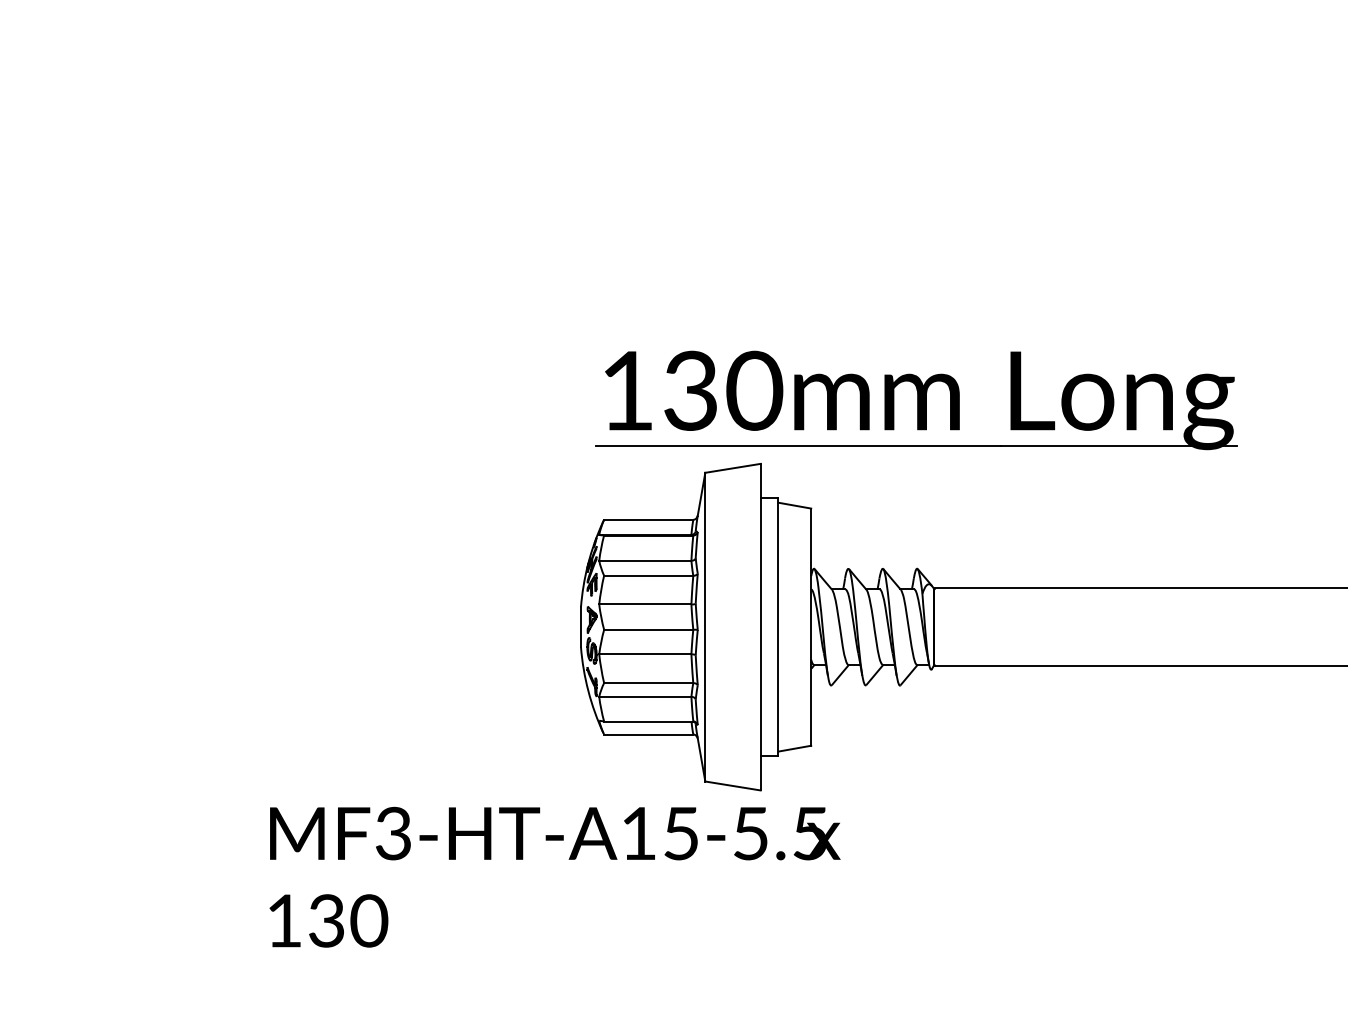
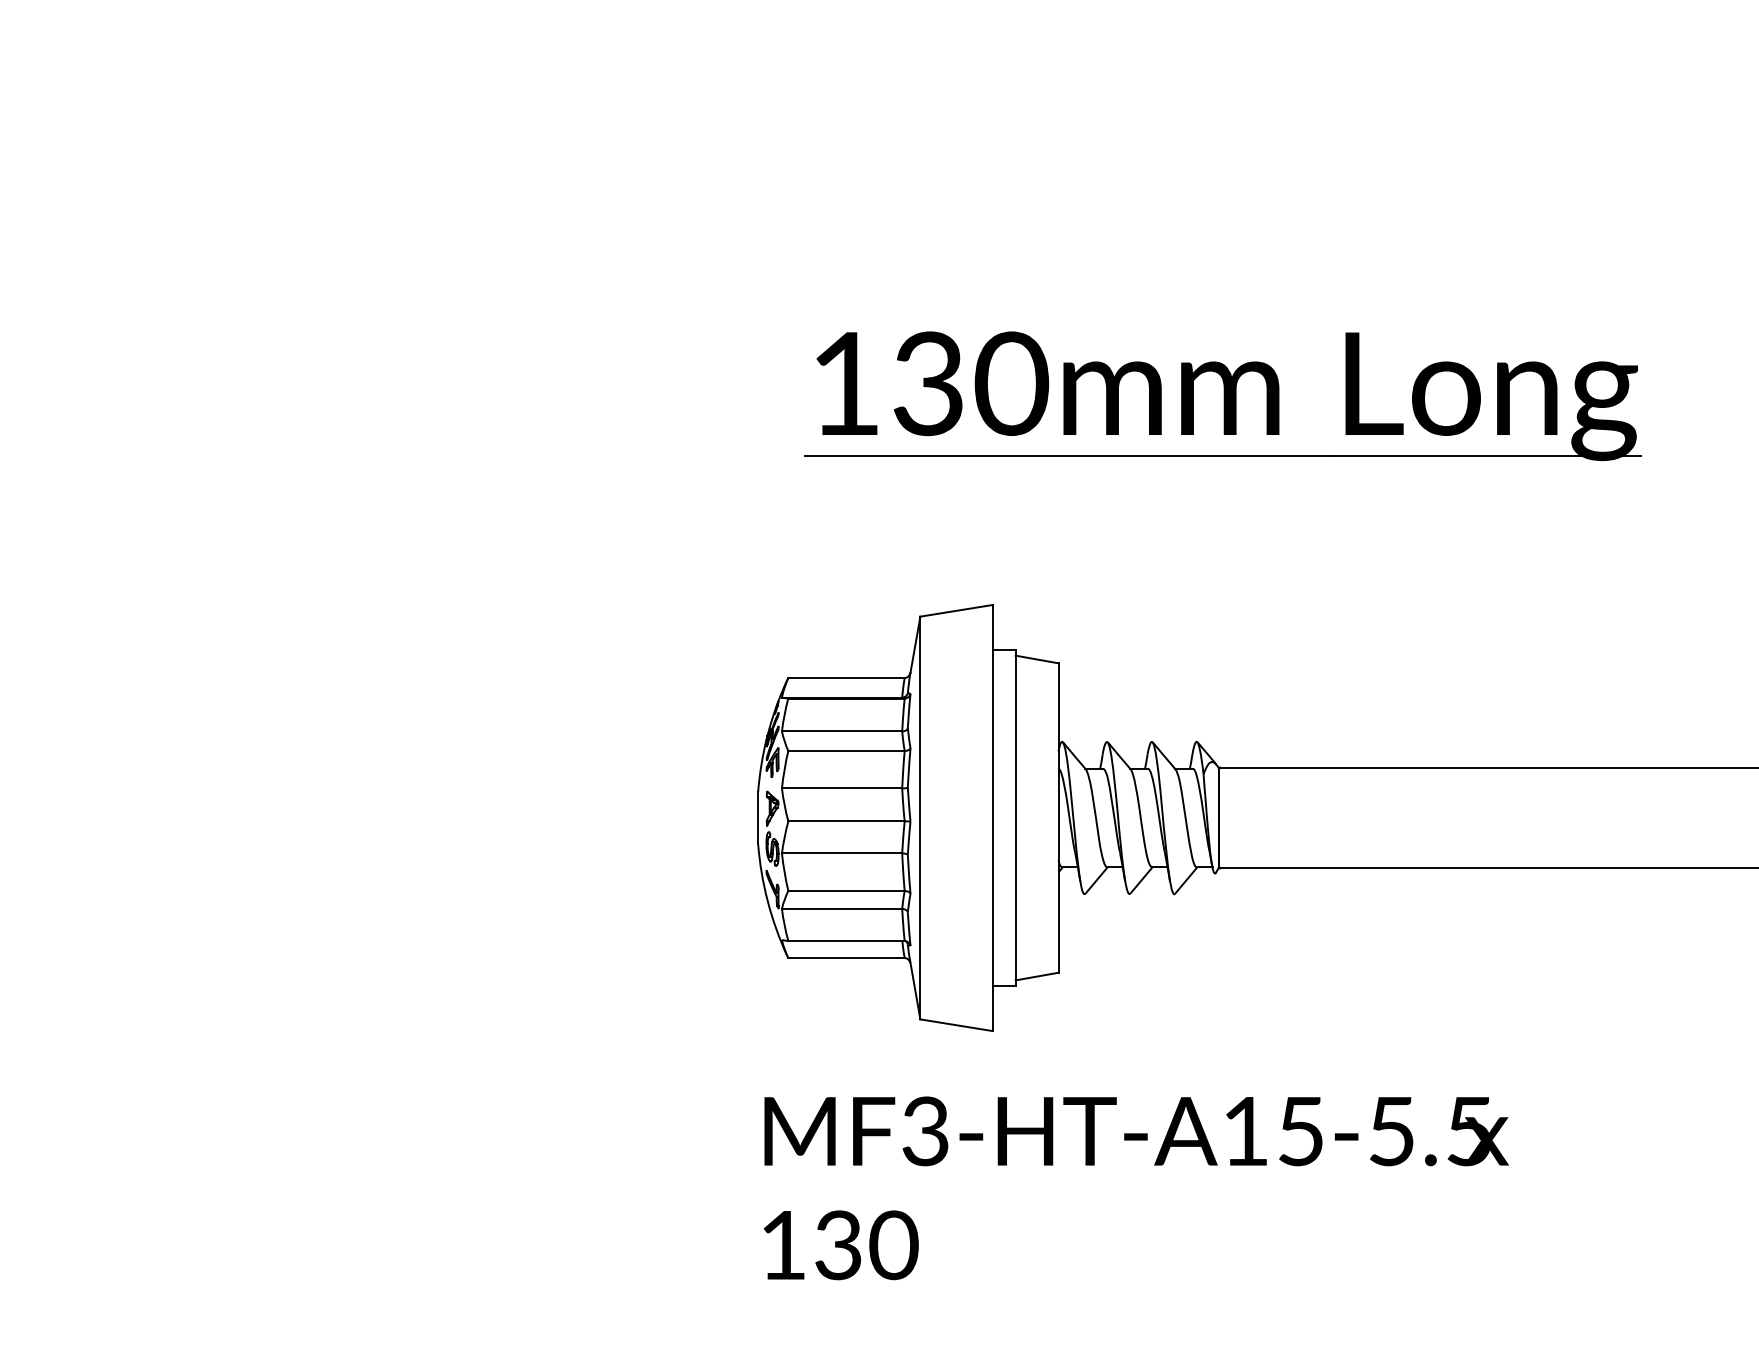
part: (916, 400) -> (1222, 396), moved
text: (554, 877) -> (1135, 1188), moved

